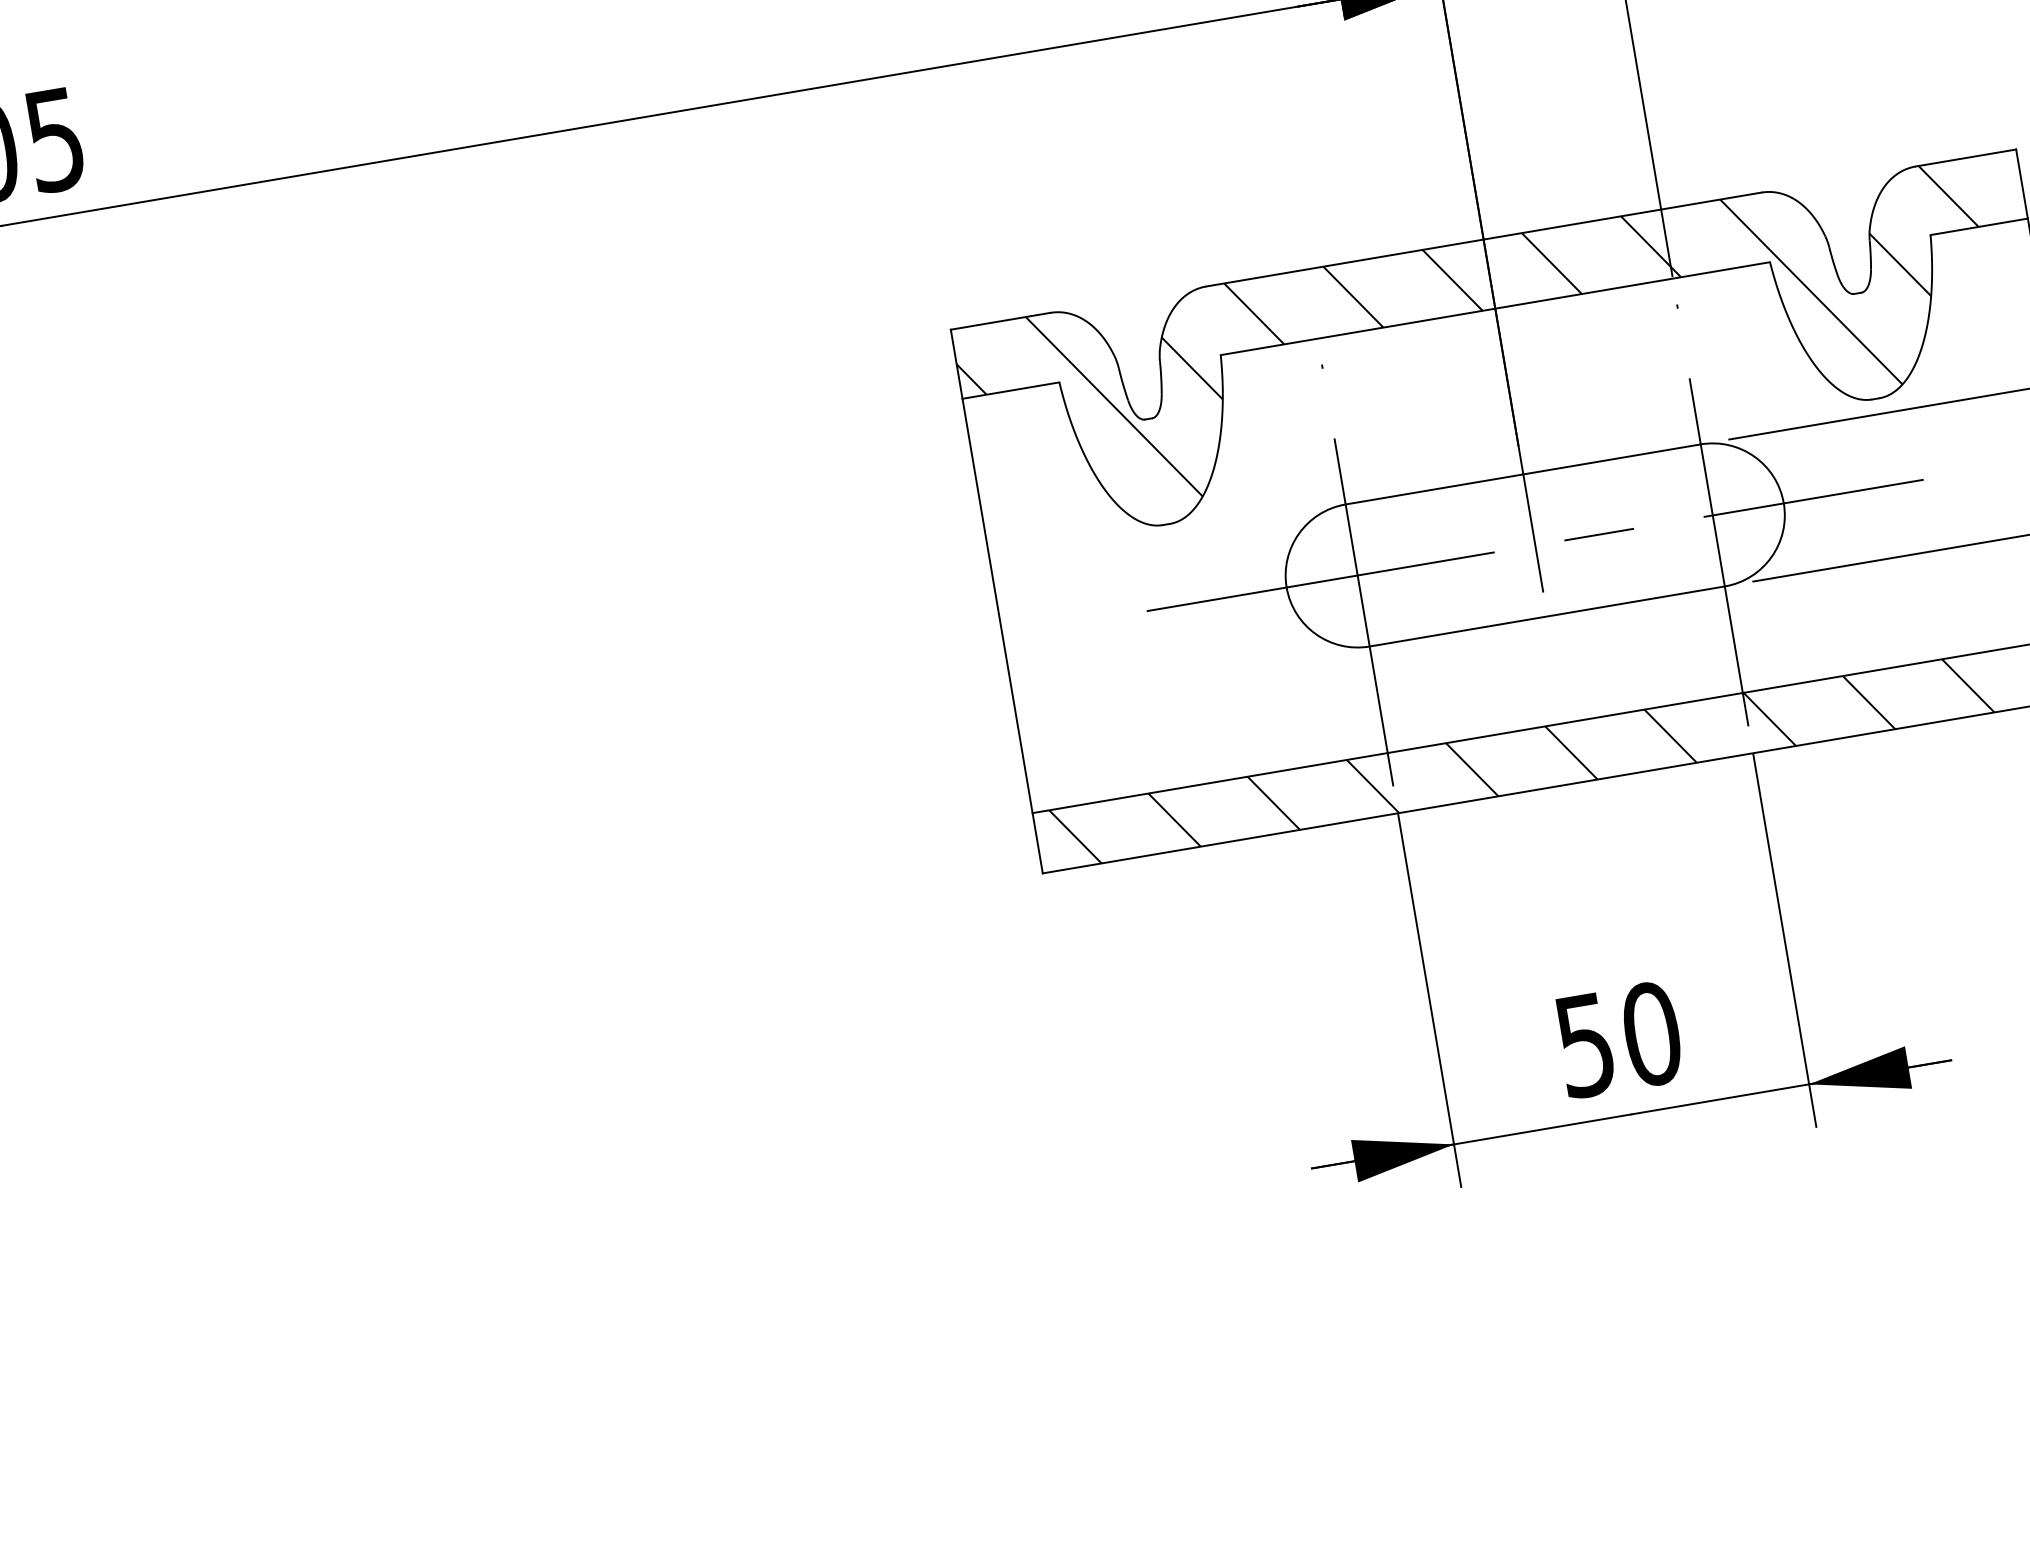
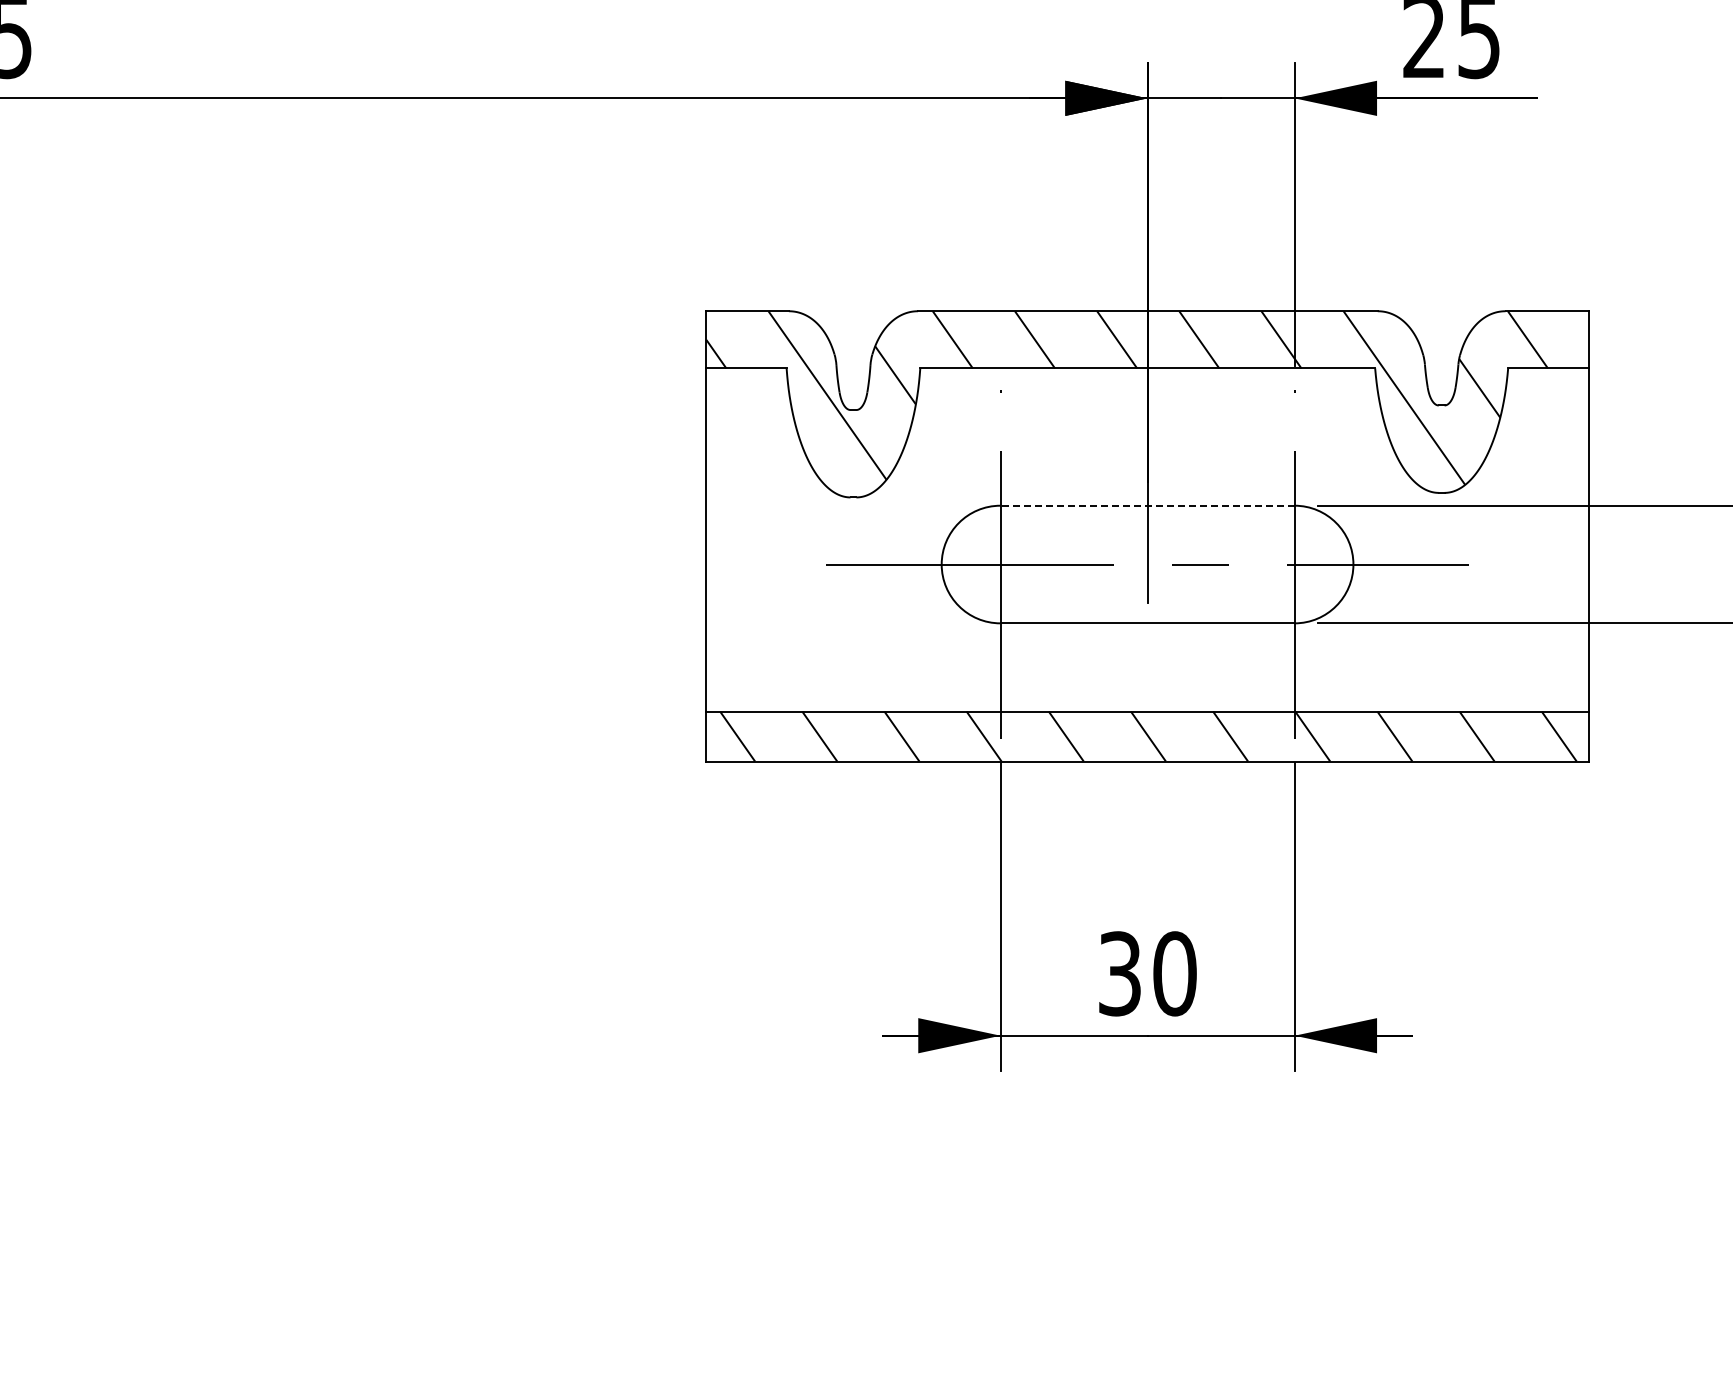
line: (1523, 474) -> (1147, 505), solid -> dashed
text: (1584, 1045) -> (1119, 973), 50 -> 30

